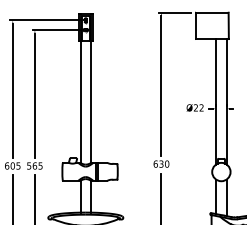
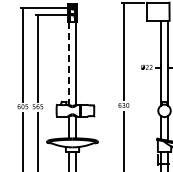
line: (79, 102) -> (68, 63), solid -> dashed

